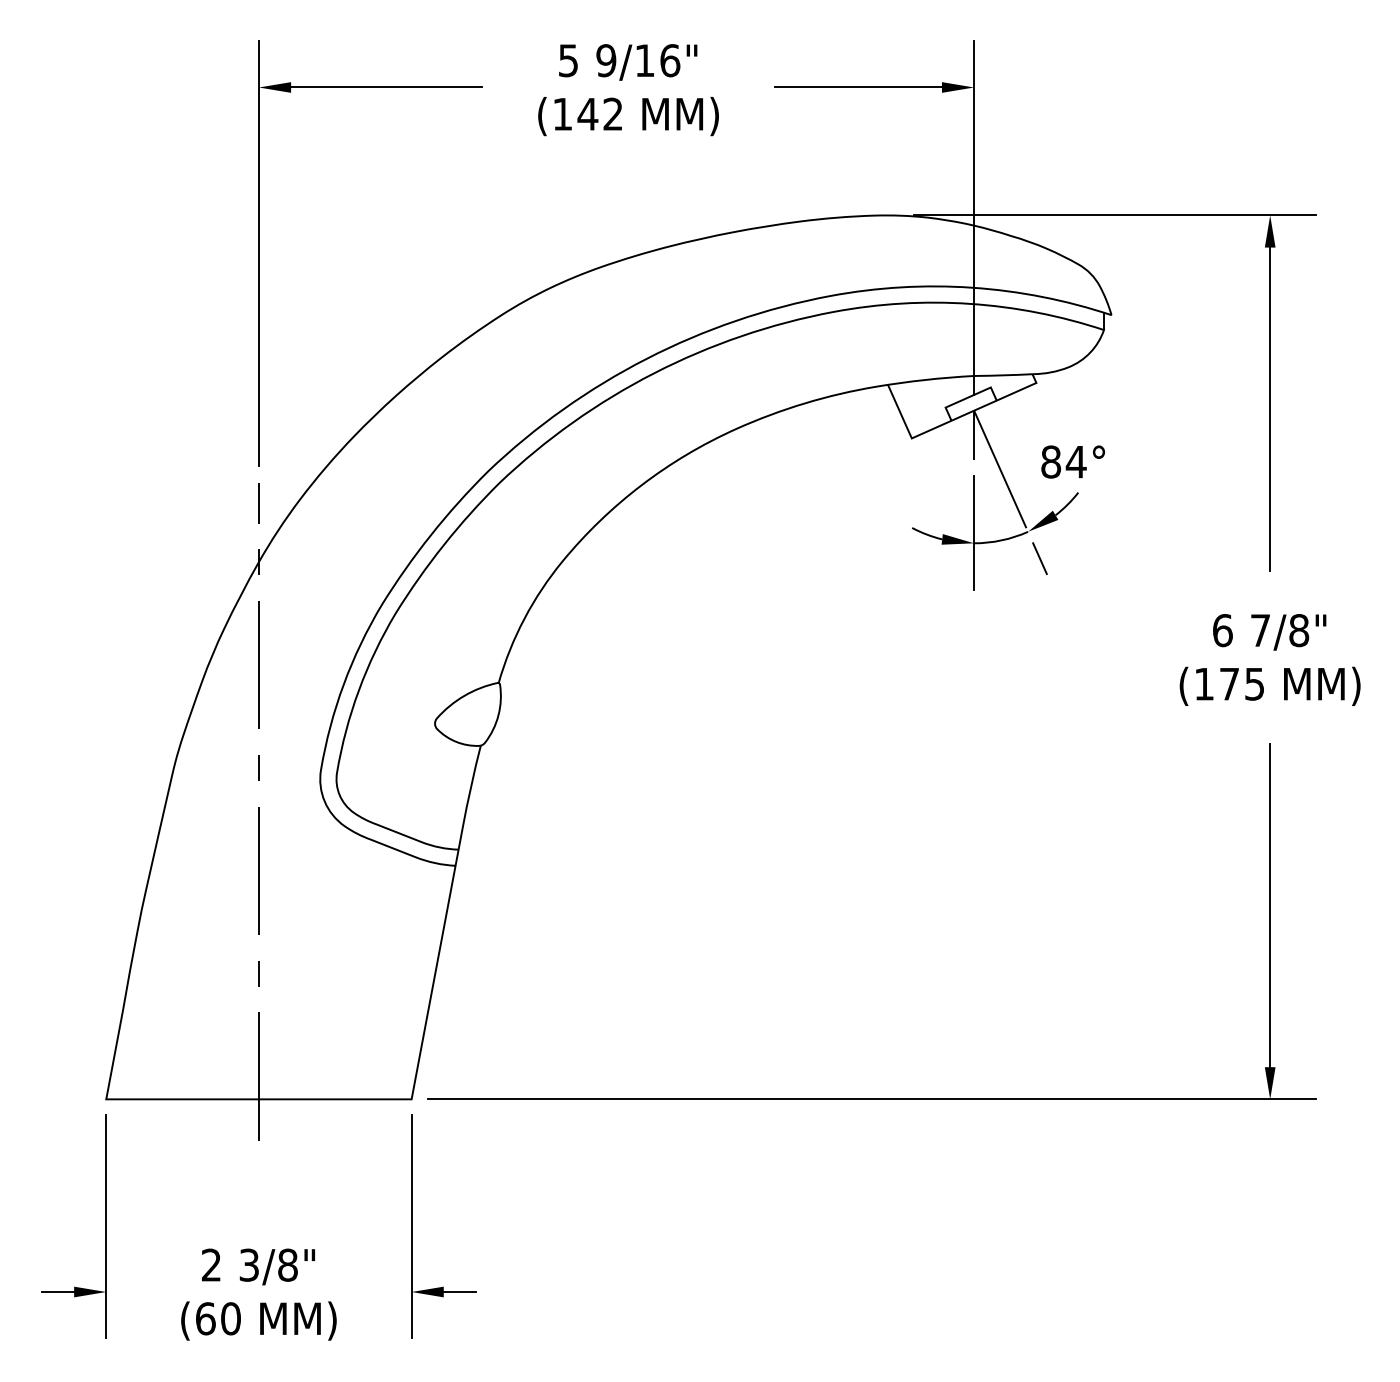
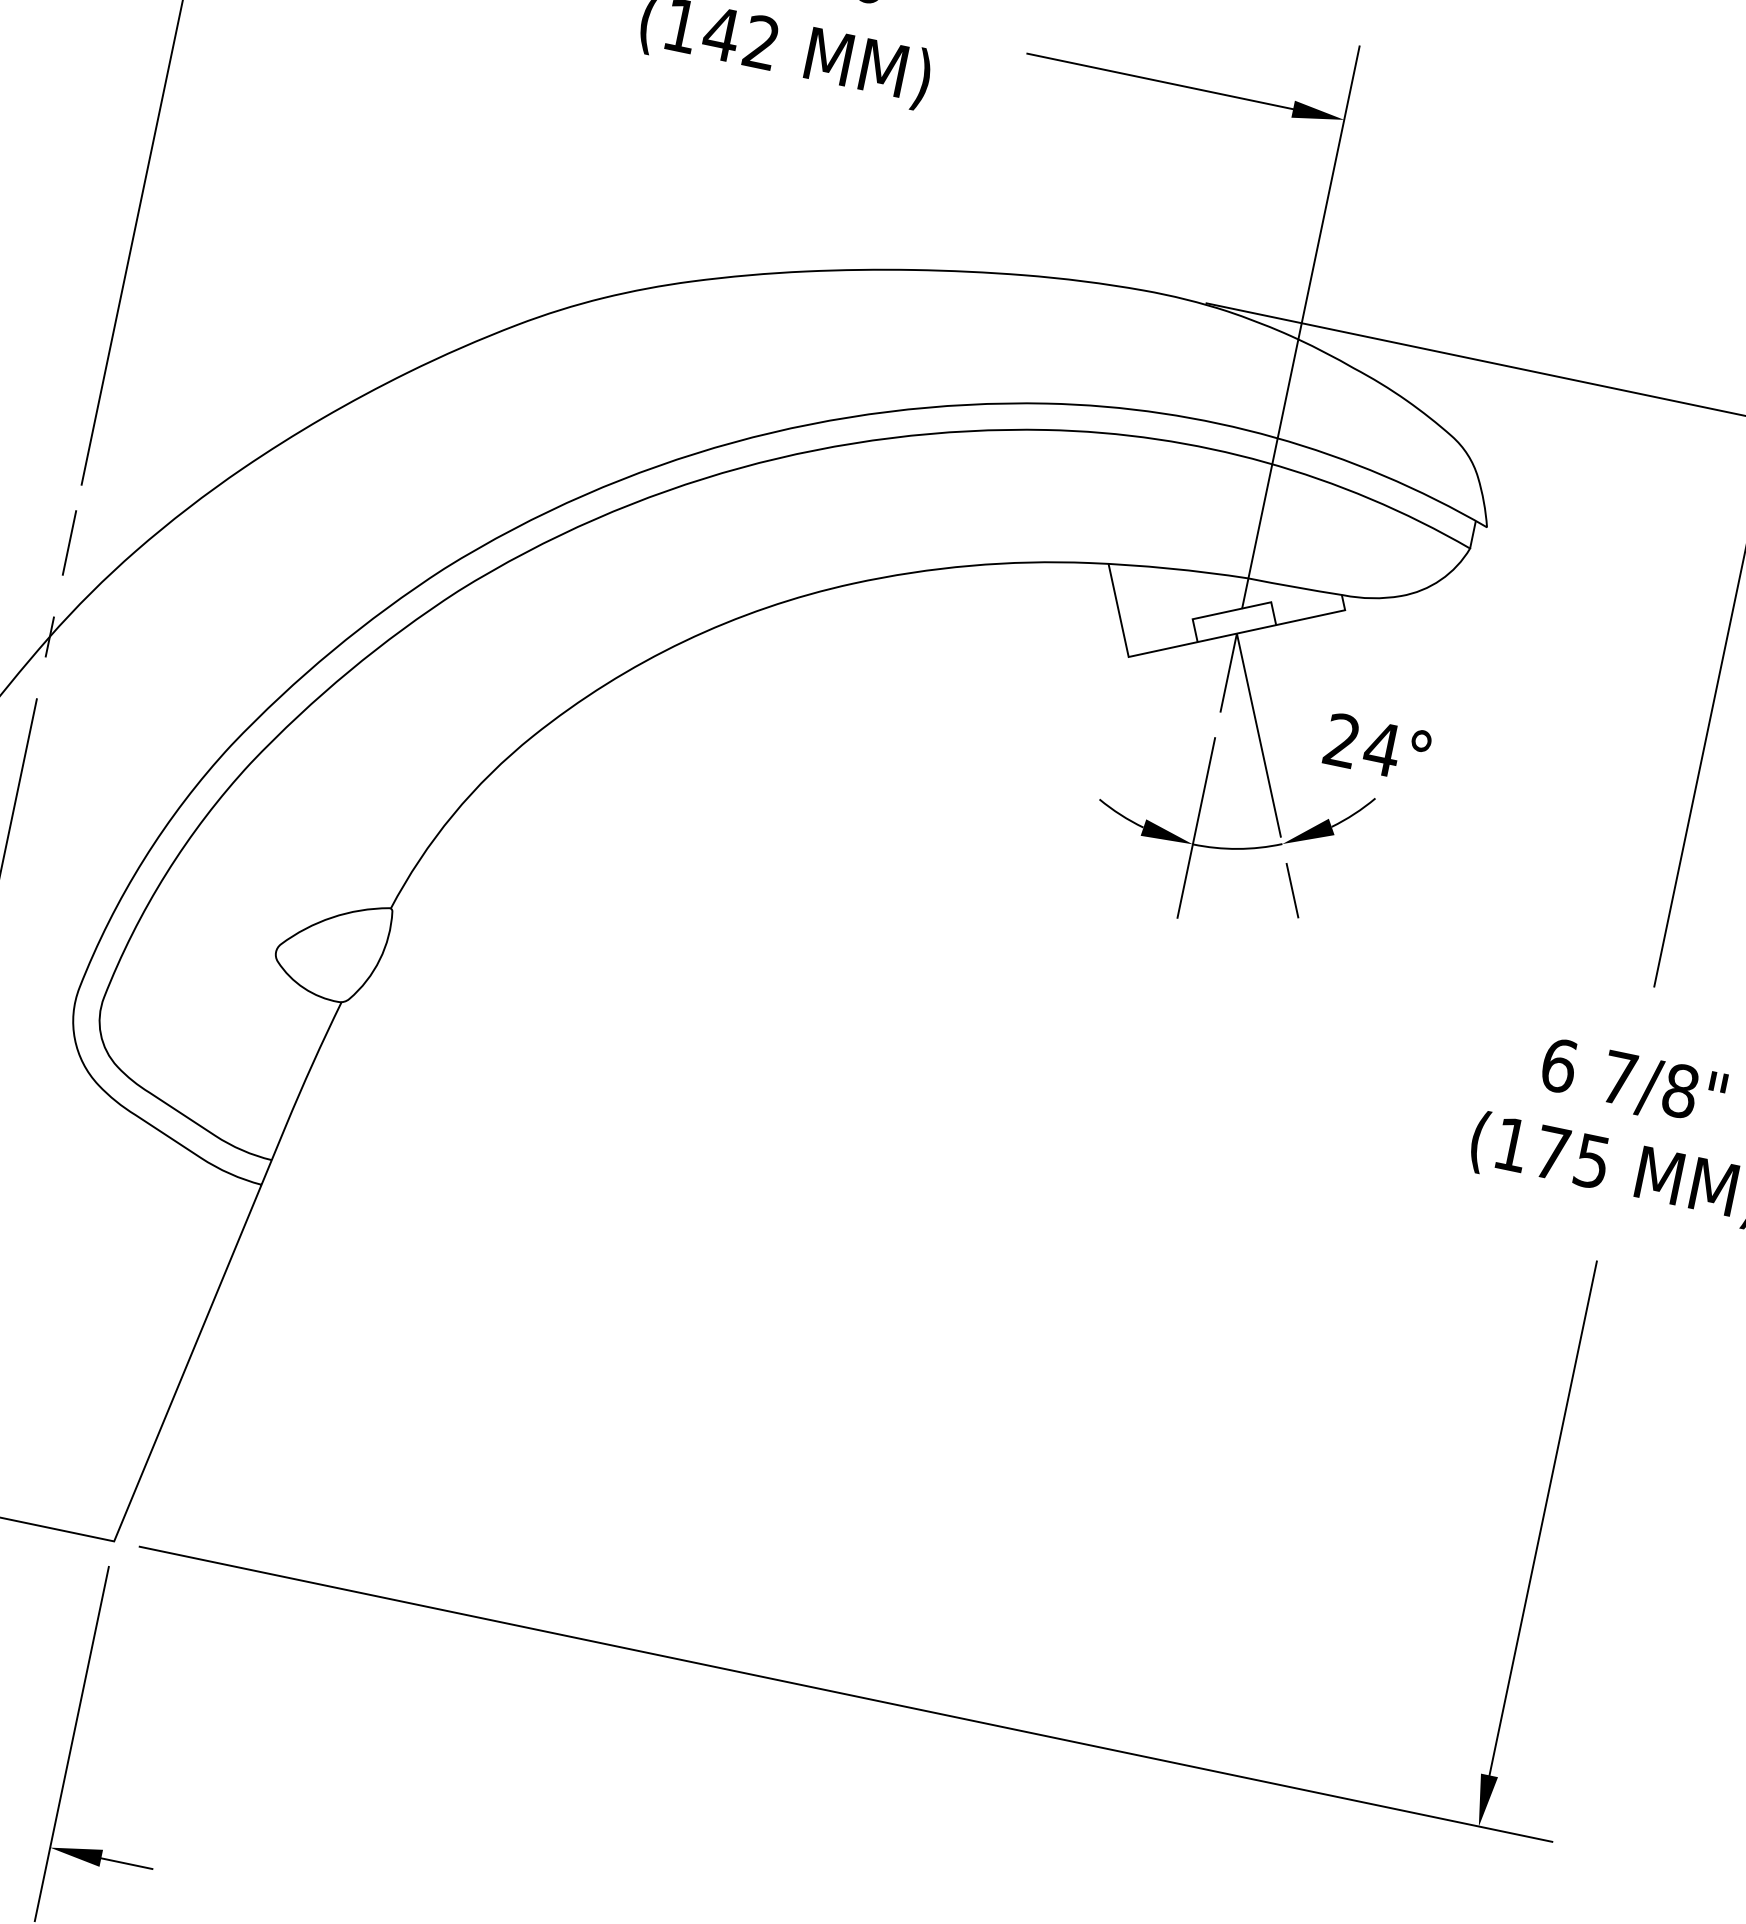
text: (1051, 461) -> (1343, 740), 84° -> 24°

